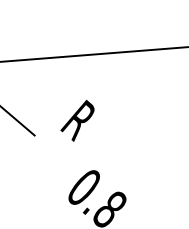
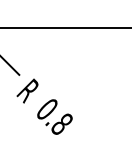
text: (77, 120) -> (27, 90), moved

